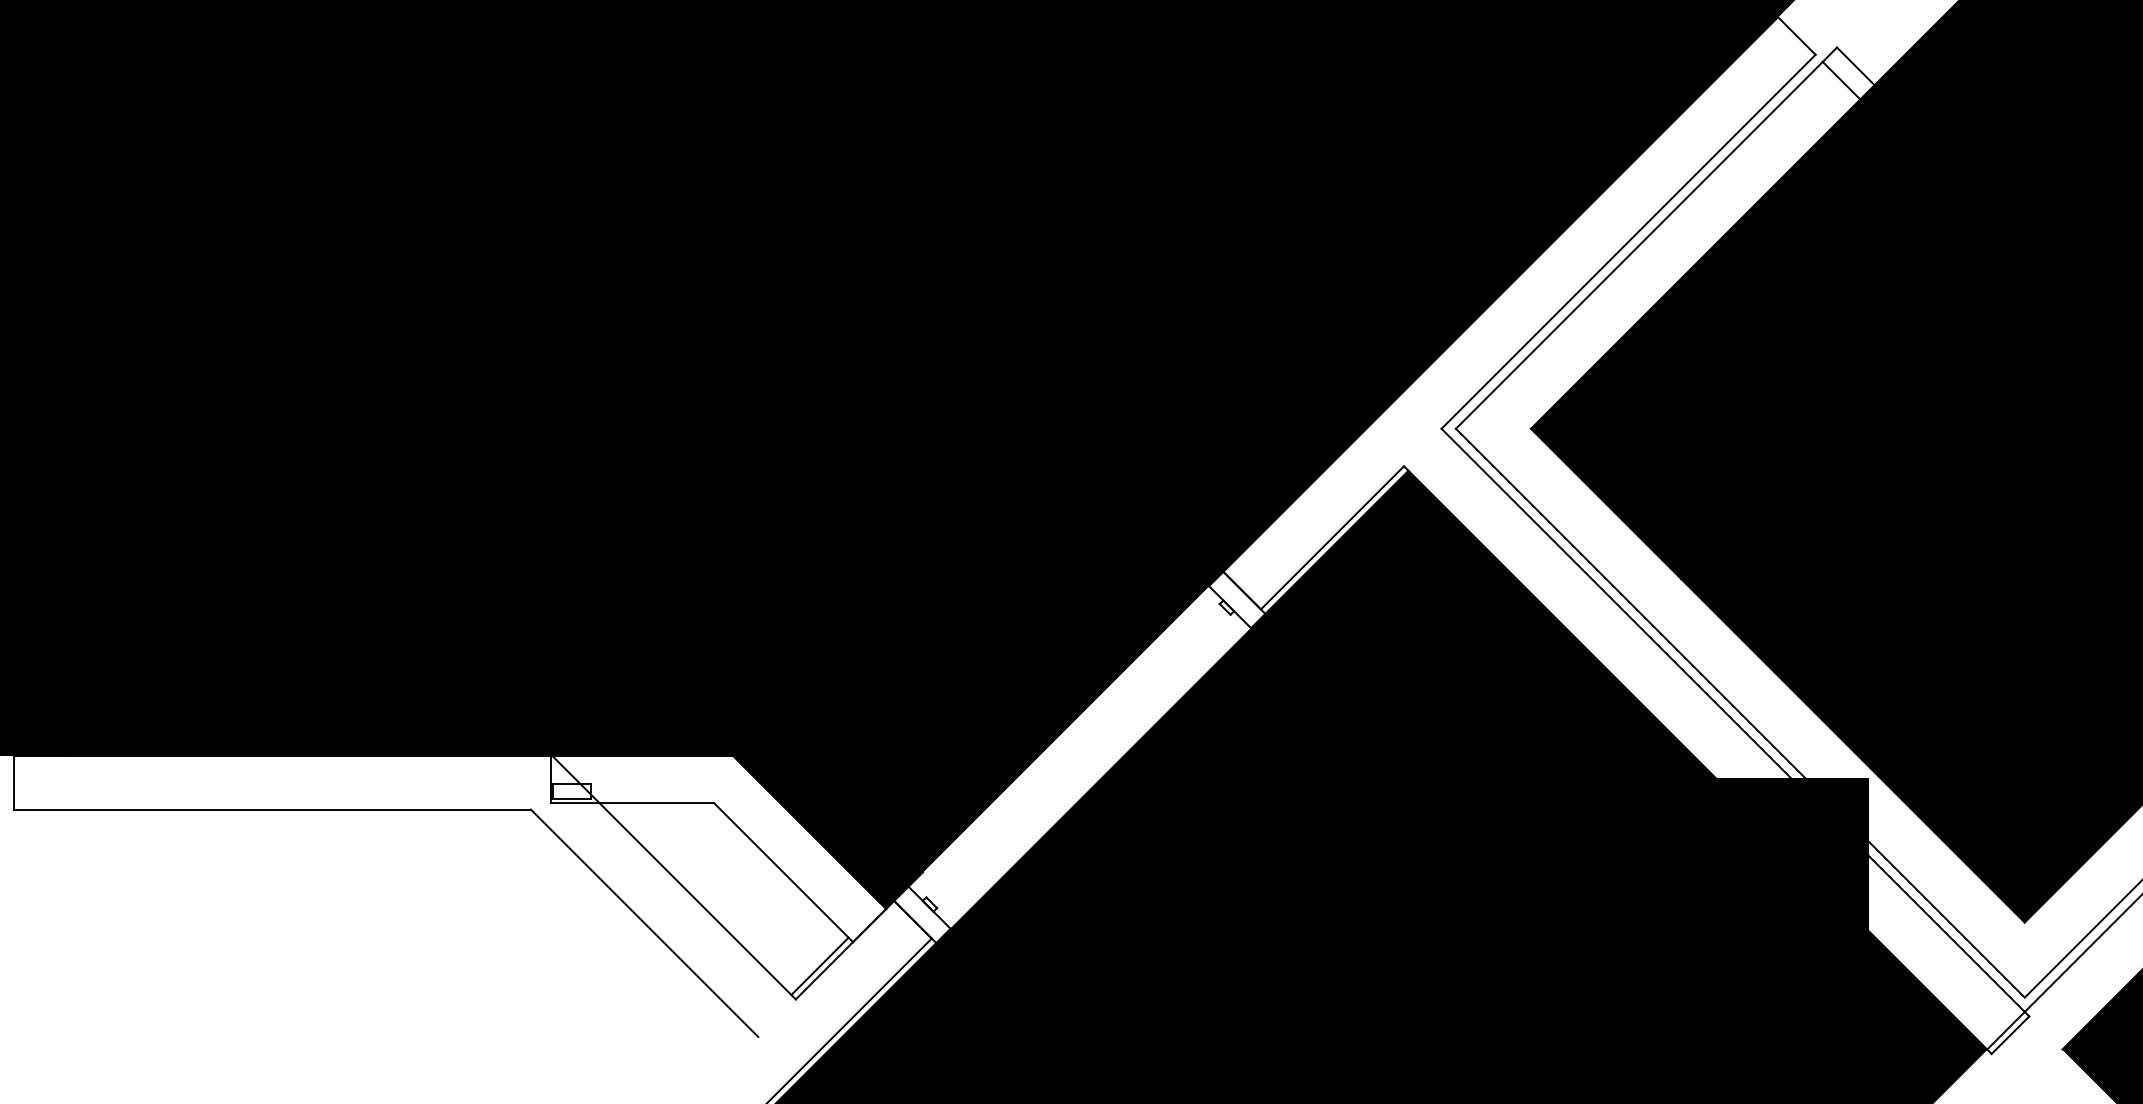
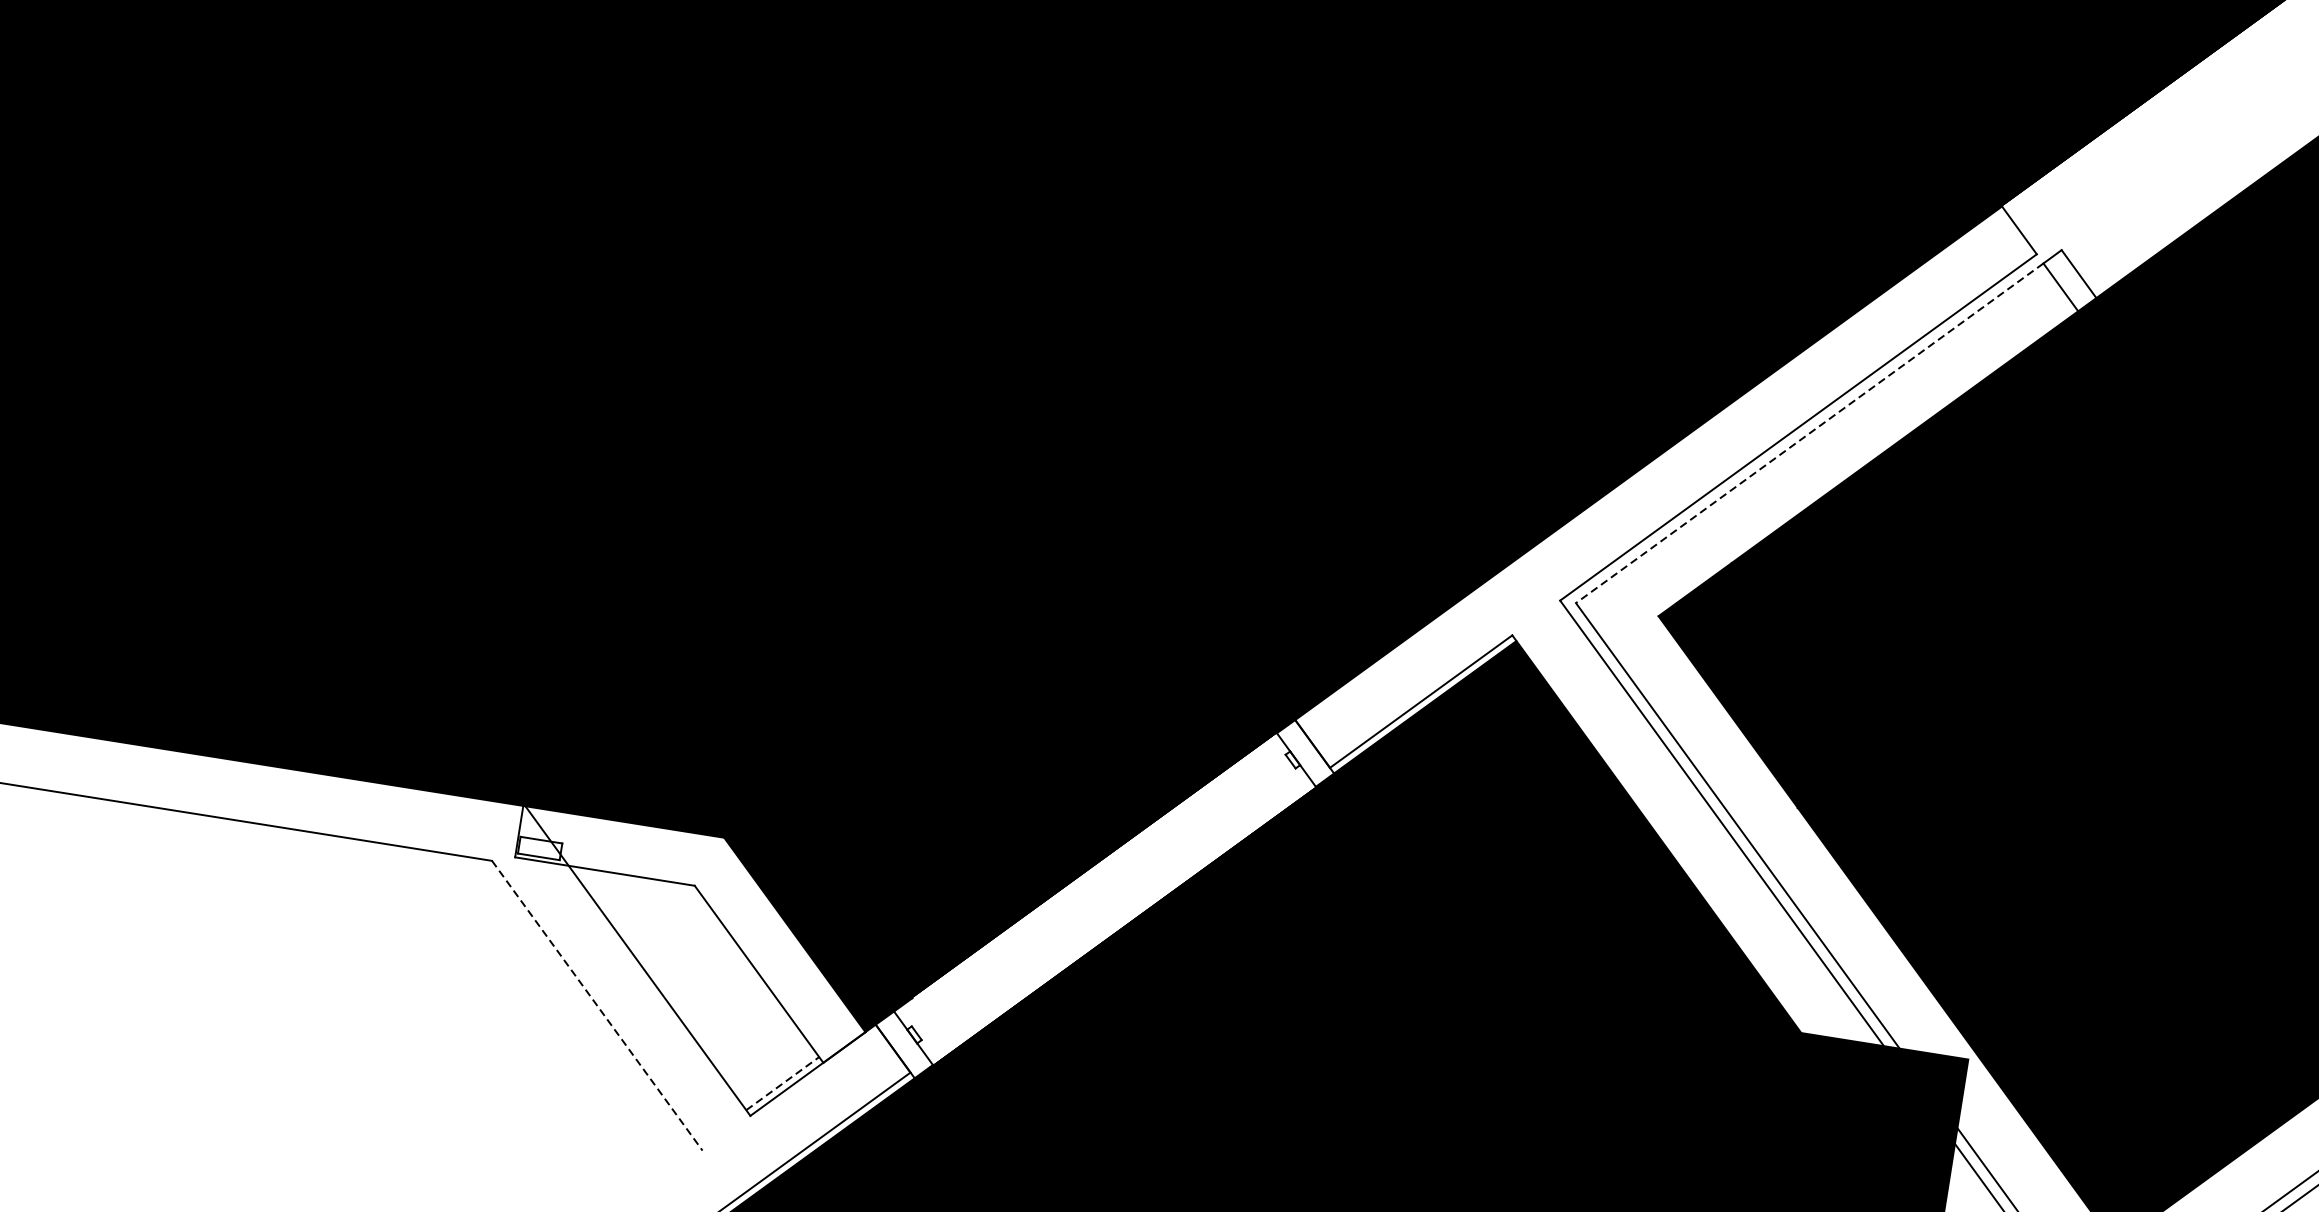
line: (1639, 245) -> (1809, 433), solid -> dashed
line: (644, 923) -> (597, 1005), solid -> dashed
line: (820, 965) -> (783, 1082), solid -> dashed

